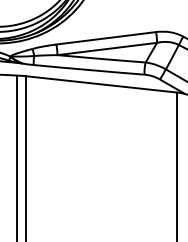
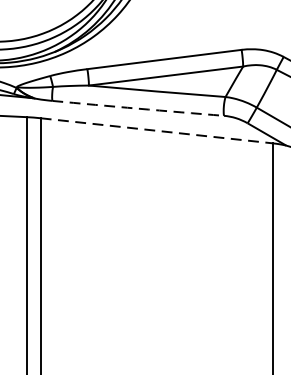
arc: (89, 70) -> (138, 109), solid -> dashed
line: (101, 84) -> (157, 131), solid -> dashed

